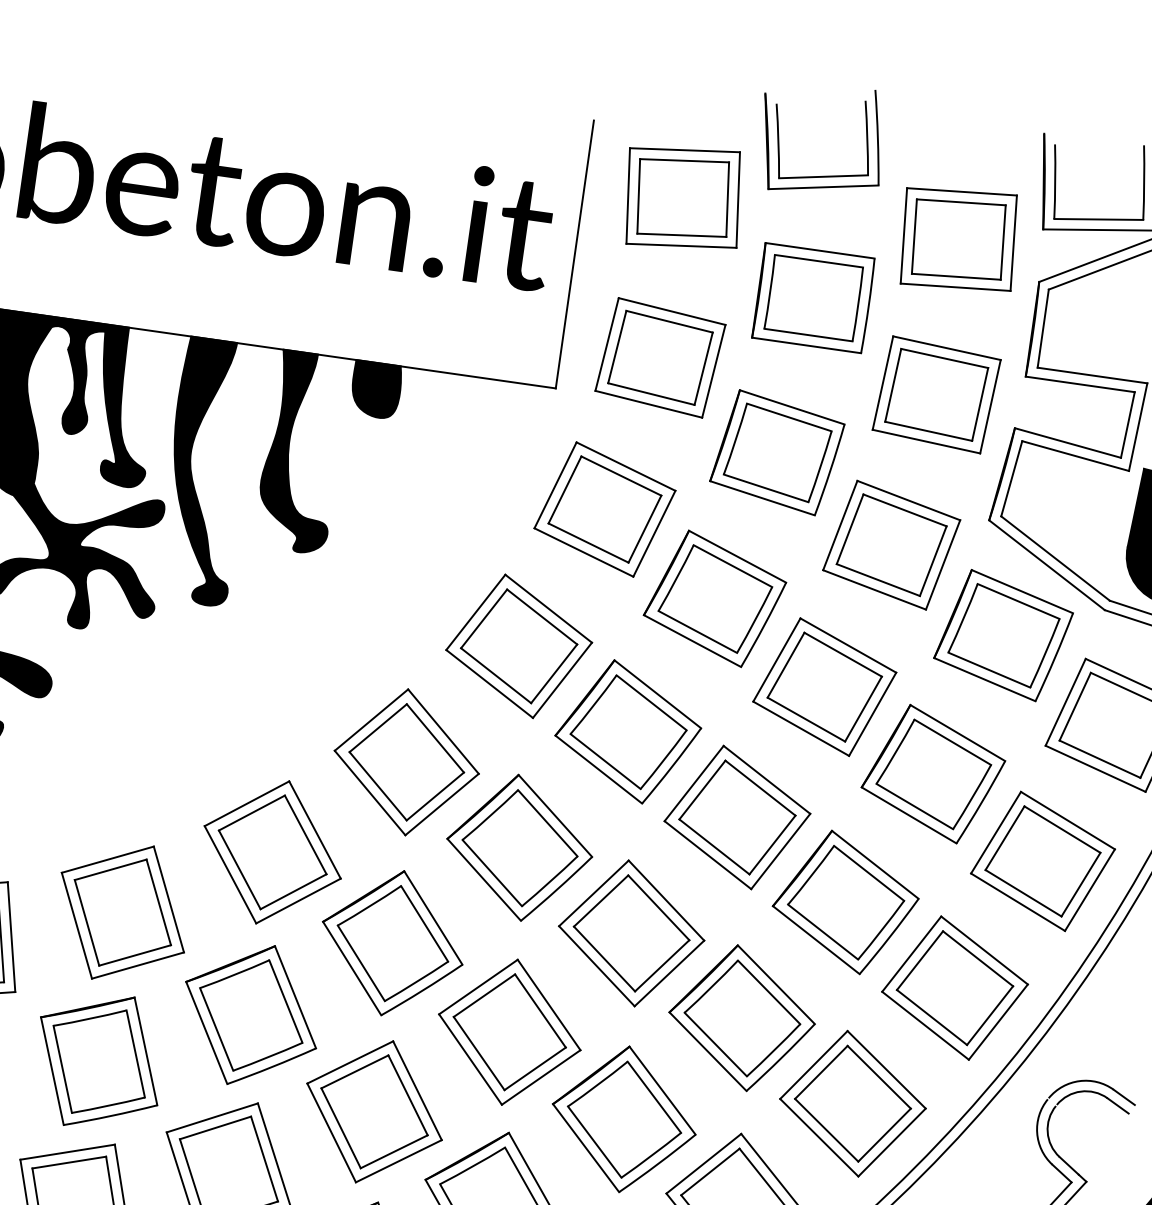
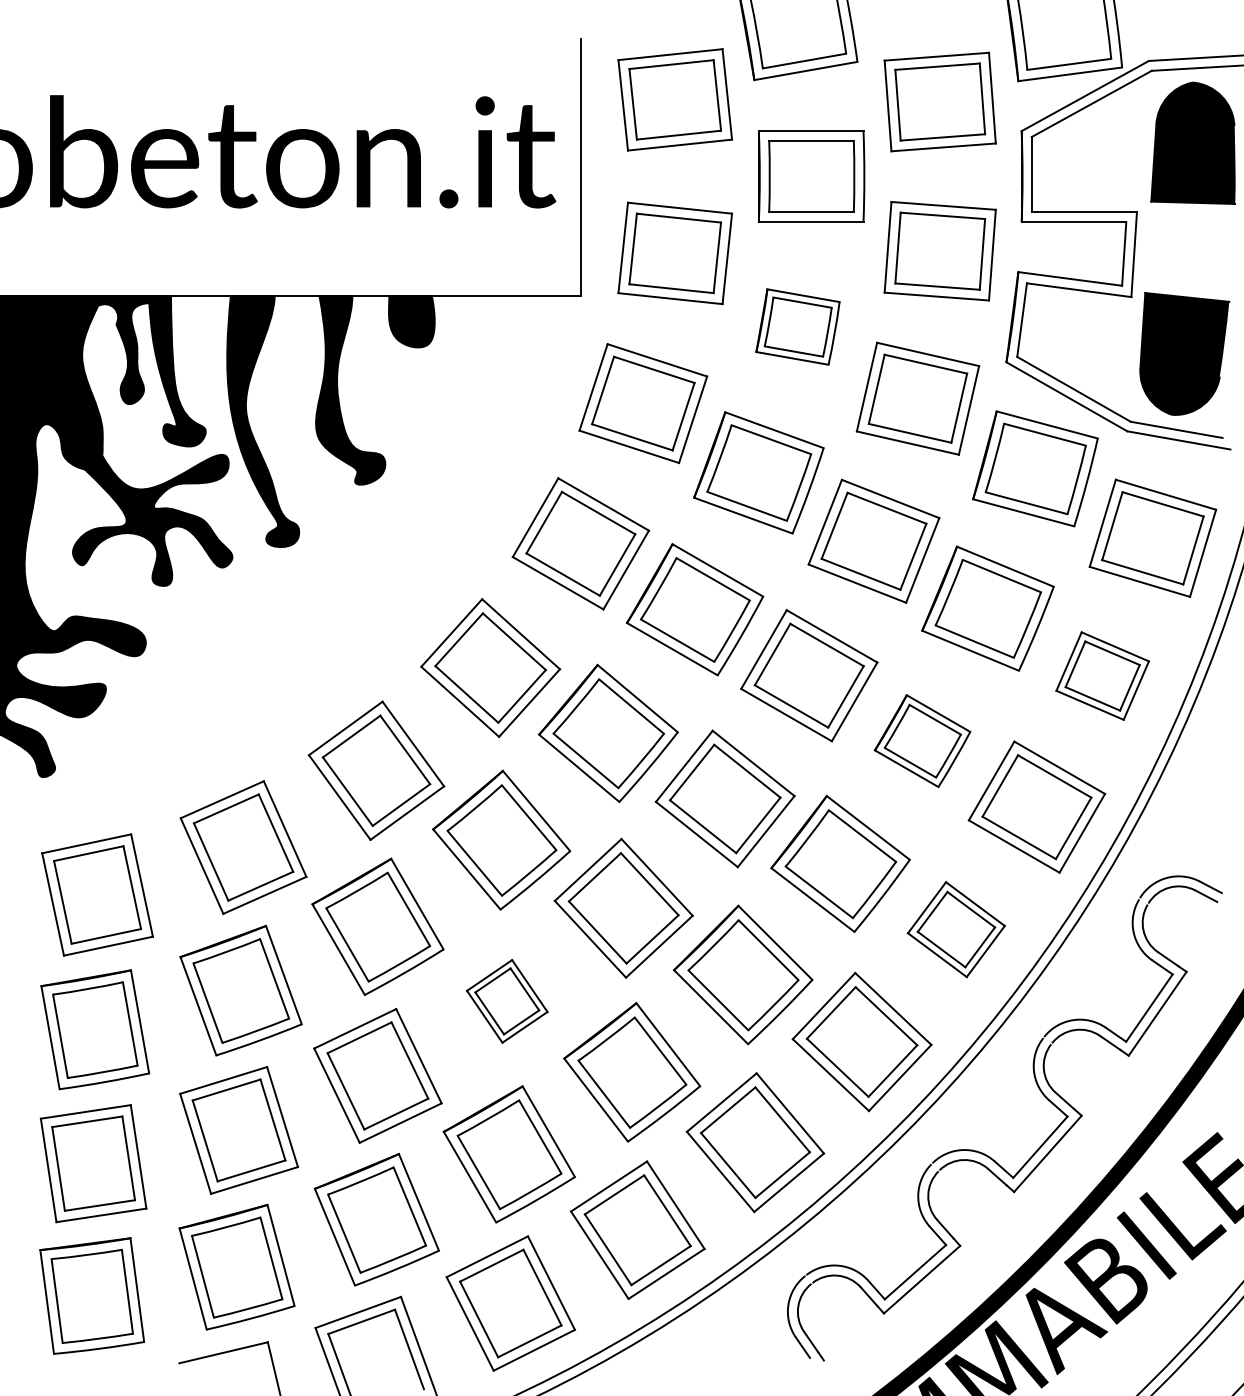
part: (776, 452) -> (797, 326), size x0.7
part: (1042, 860) -> (1102, 675), size x0.7
part: (845, 901) -> (922, 740), size x0.7
part: (853, 1103) -> (956, 929), size x0.7
part: (374, 1112) -> (507, 1001), size x0.6

